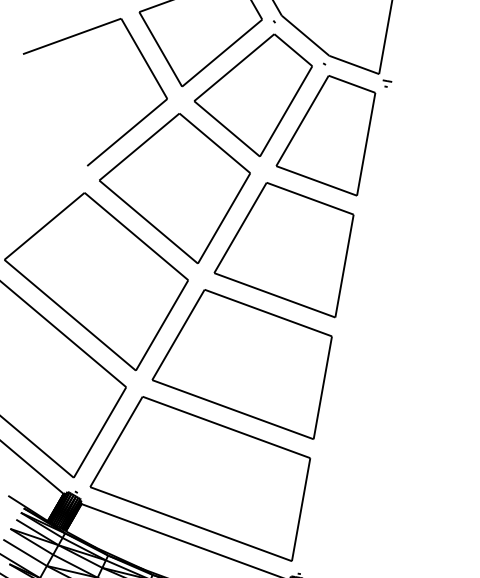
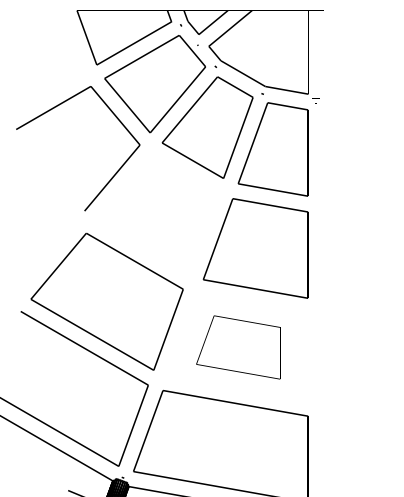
part: (173, 185) -> (157, 214), removed
part: (241, 361) -> (238, 347), size x0.6

